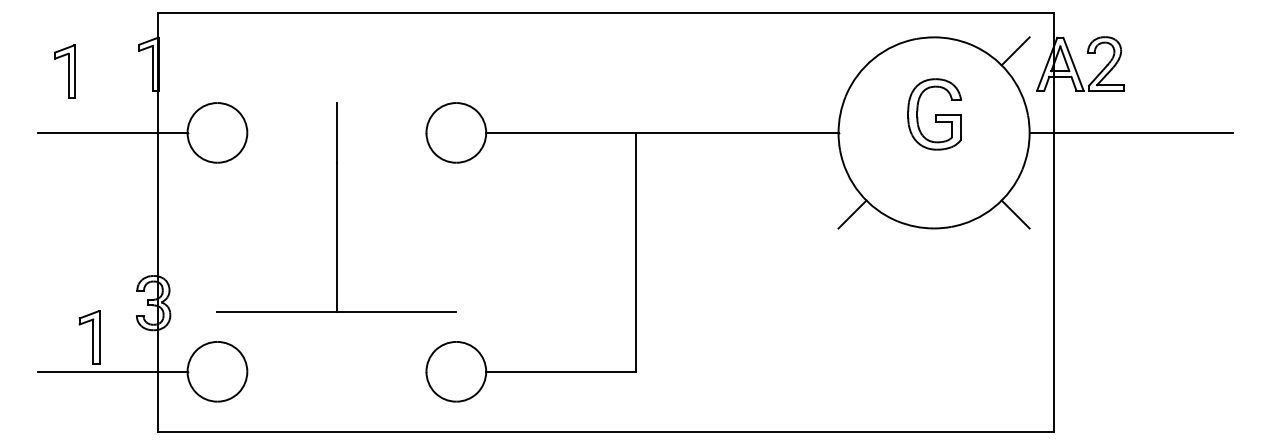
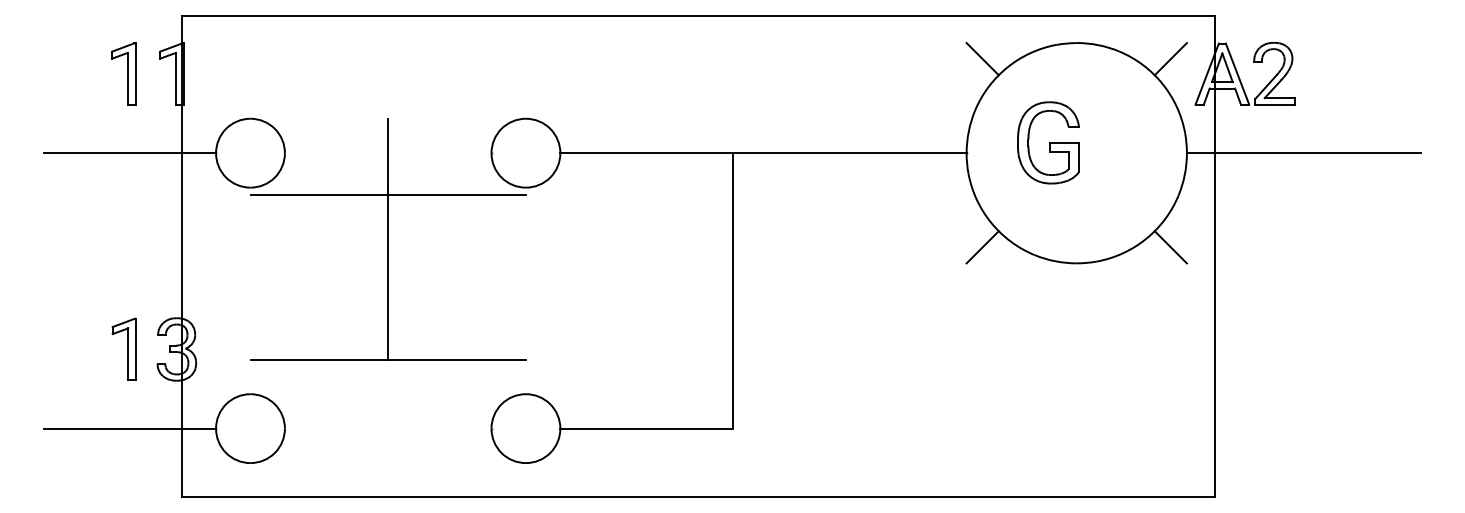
line: (852, 51) -> (982, 59), added
part: (64, 71) -> (123, 73), moved
part: (934, 114) -> (1048, 142), moved
line: (336, 168) -> (387, 194), added
part: (89, 336) -> (123, 348), moved

